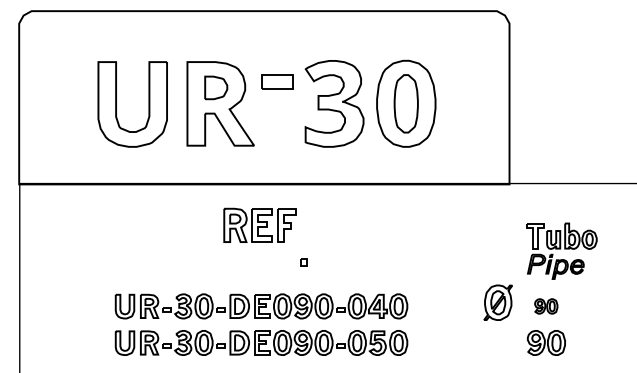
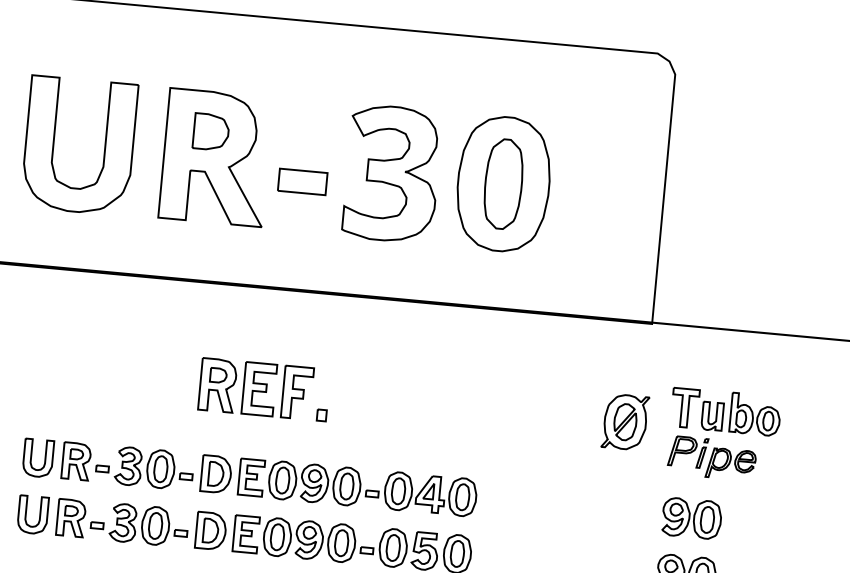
part: (277, 81) -> (302, 180), moved
part: (259, 224) -> (255, 387), moved
part: (497, 302) -> (624, 421), moved
part: (545, 306) -> (690, 518), size x1.67

